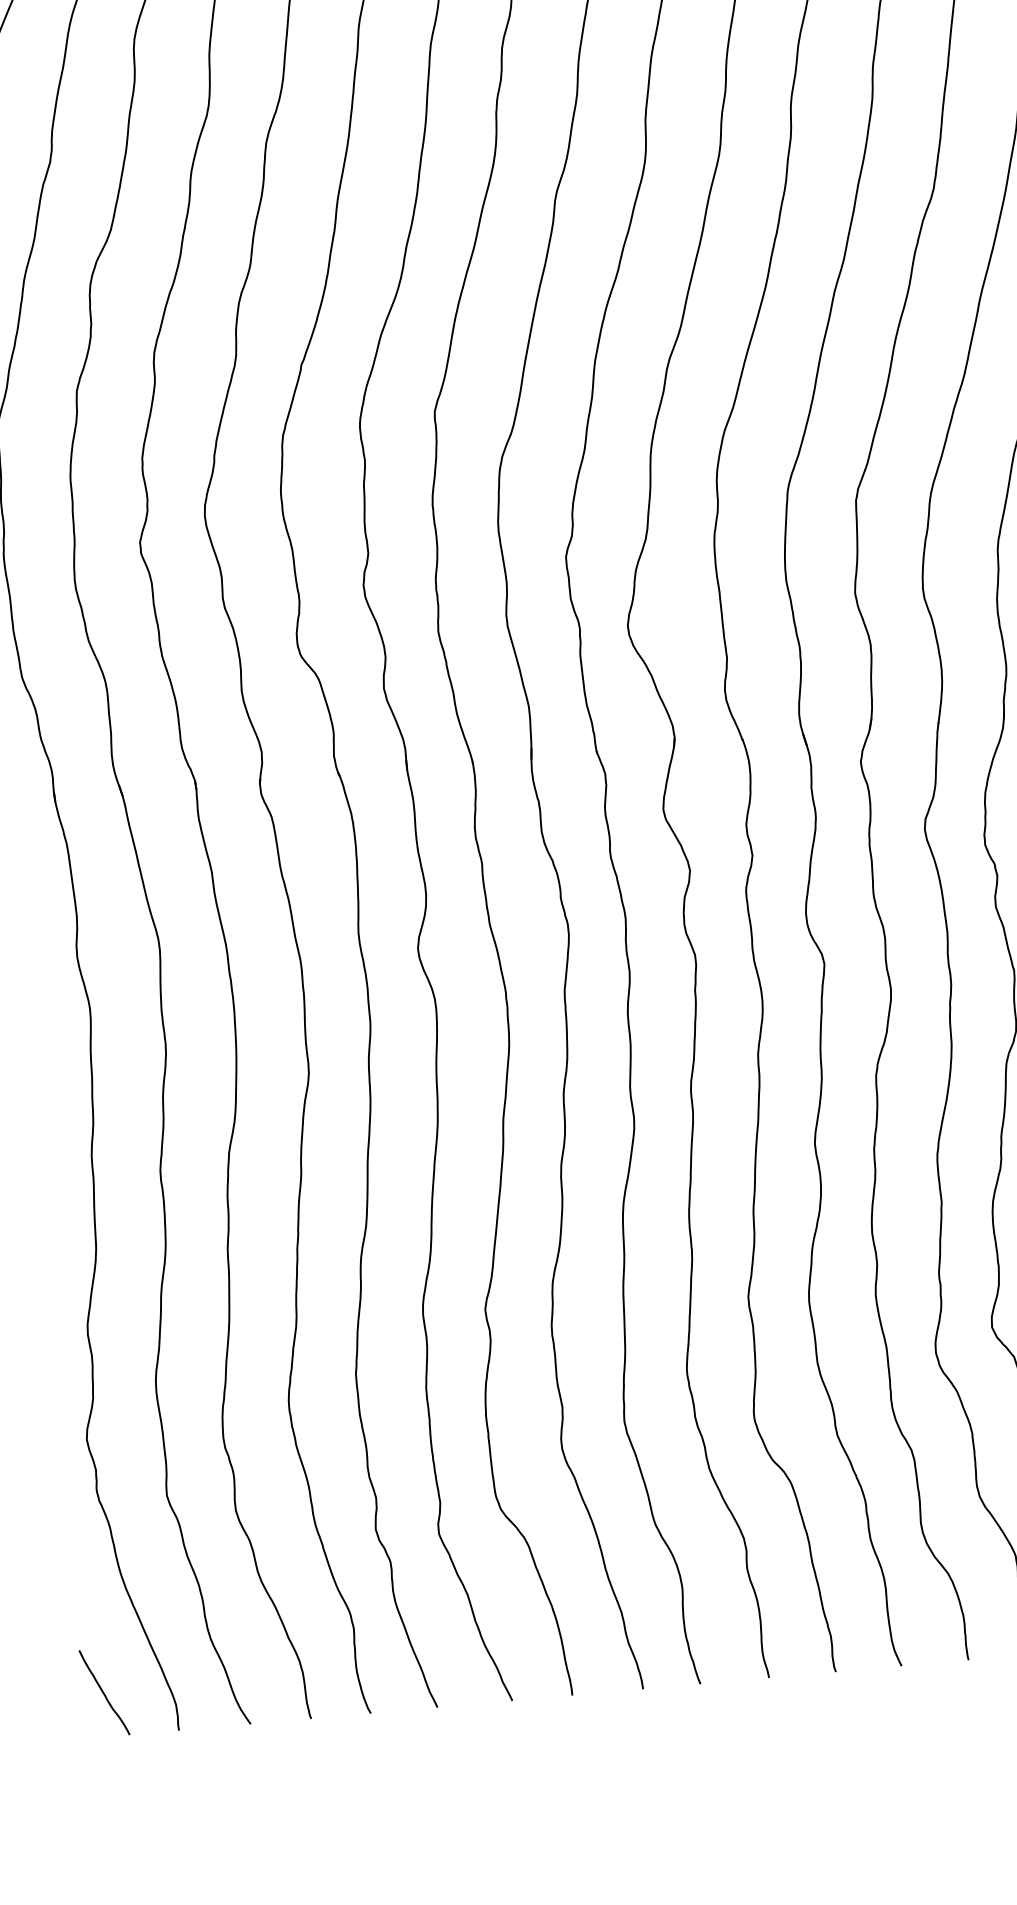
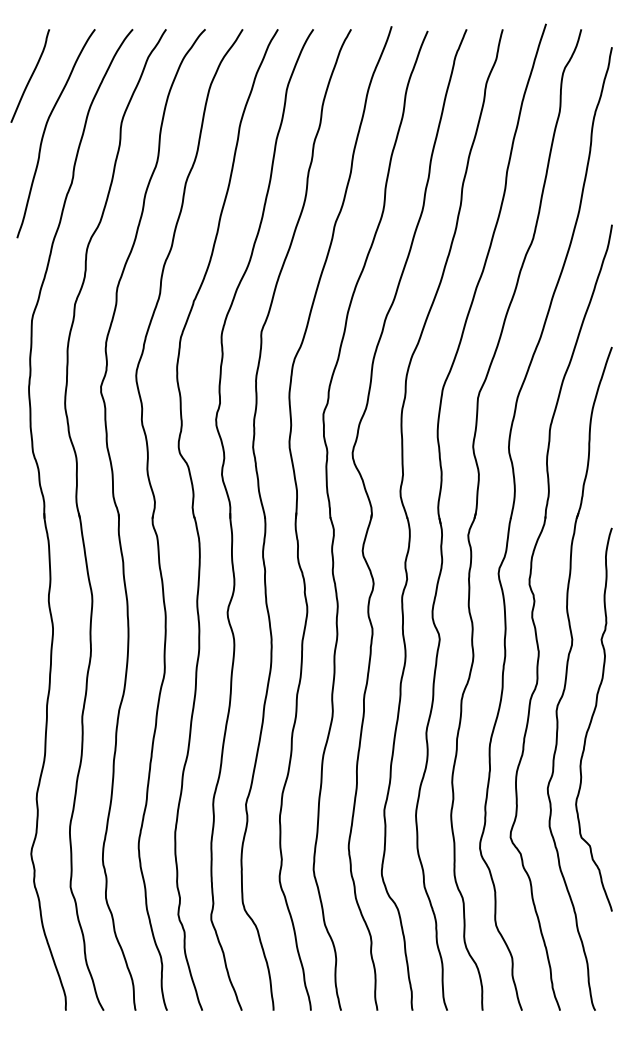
line: (104, 1693) -> (28, 987), removed

